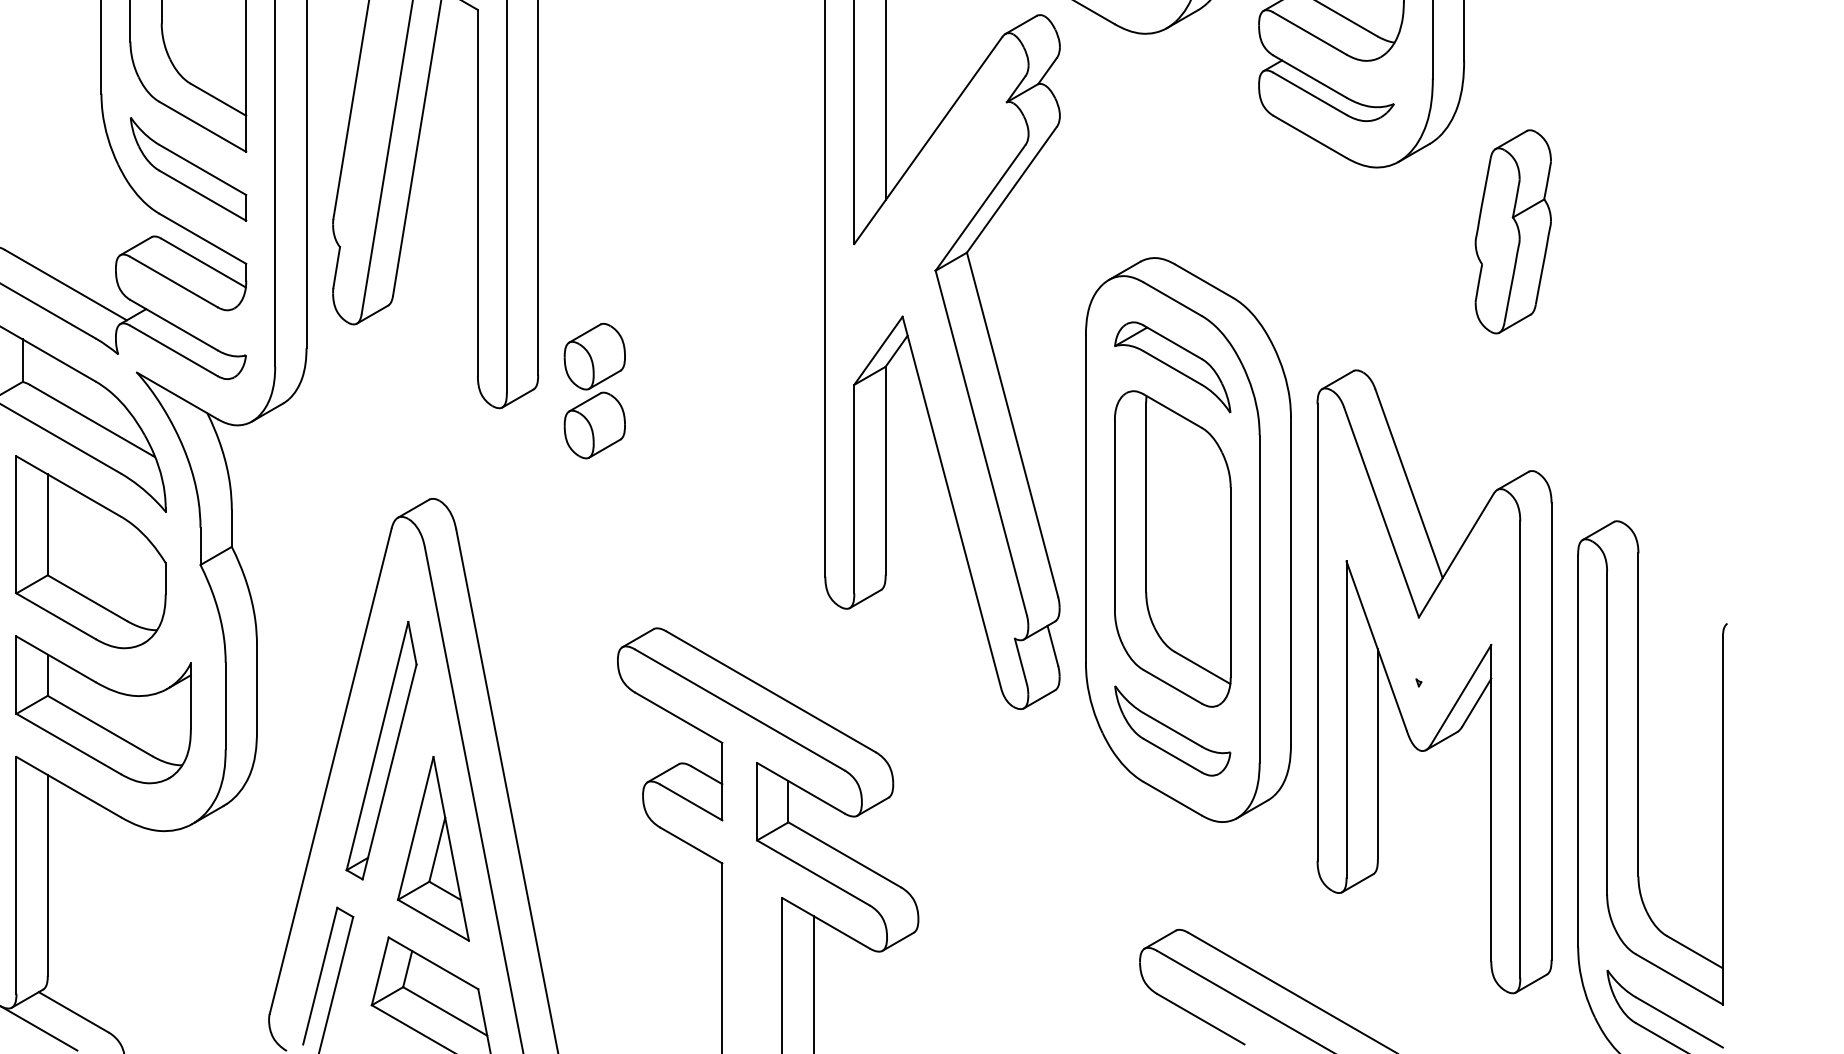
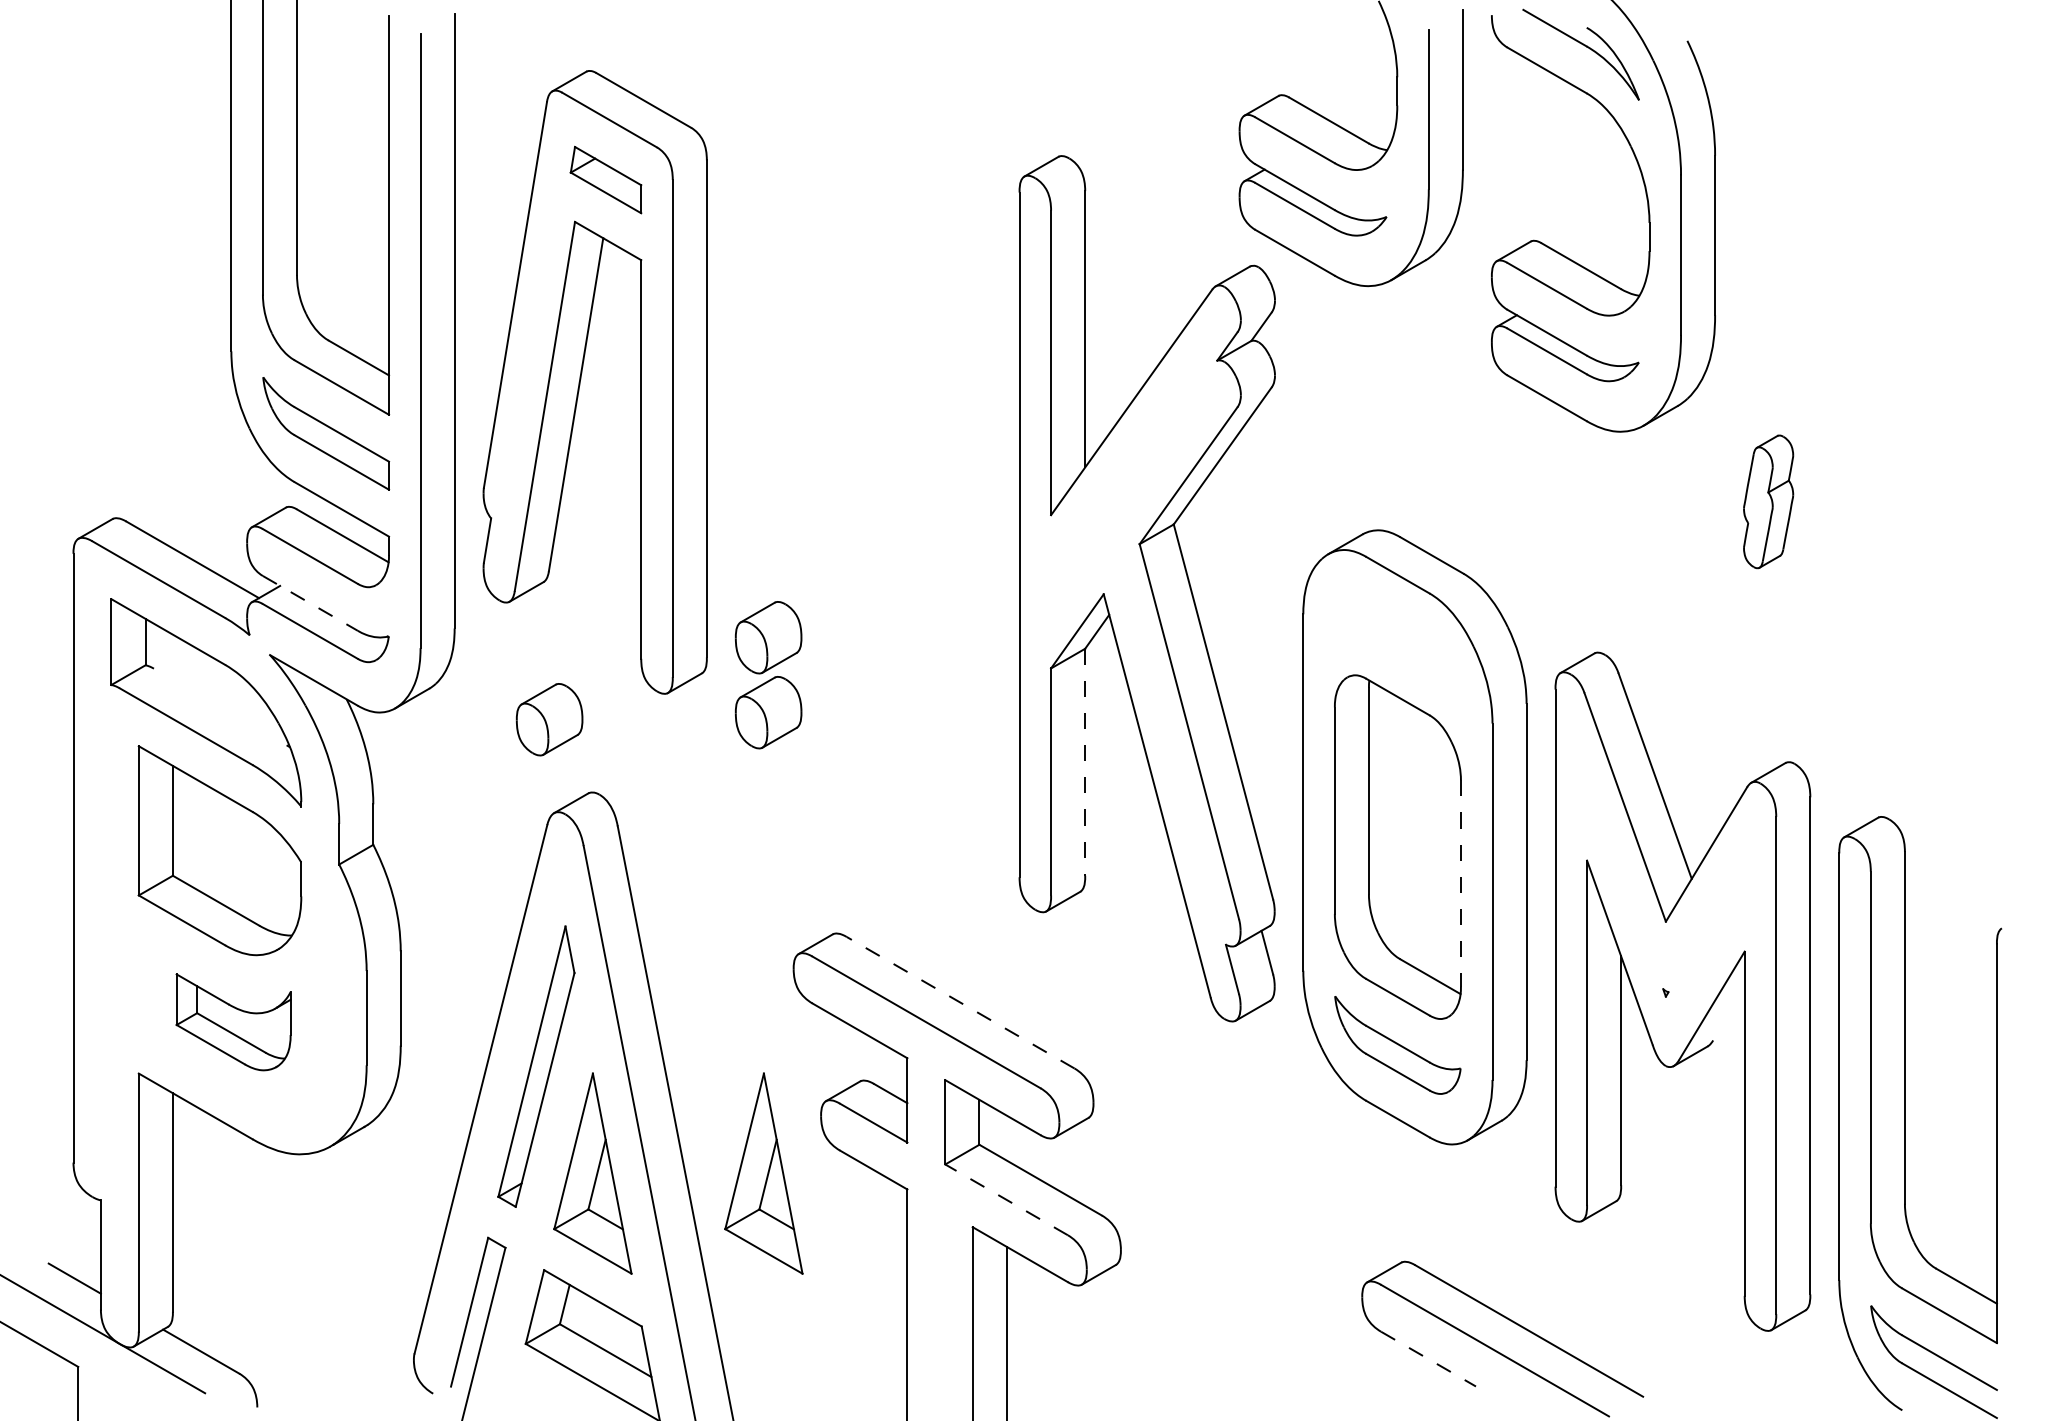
part: (1513, 231) -> (1768, 501), size x0.6
line: (174, 325) -> (310, 603), solid -> dashed
part: (1172, 367) -> (1397, 649), removed
line: (90, 419) -> (219, 706), removed
part: (393, 431) -> (549, 719), added
line: (885, 471) -> (1085, 762), solid -> dashed
line: (1230, 583) -> (1460, 884), solid -> dashed
line: (771, 691) -> (960, 1002), solid -> dashed
line: (1476, 702) -> (1728, 1014), removed
part: (103, 710) -> (233, 1022), size x0.6
part: (590, 848) -> (763, 1173), added
line: (813, 872) -> (1006, 1199), solid -> dashed
line: (1200, 1019) -> (1428, 1359), solid -> dashed

